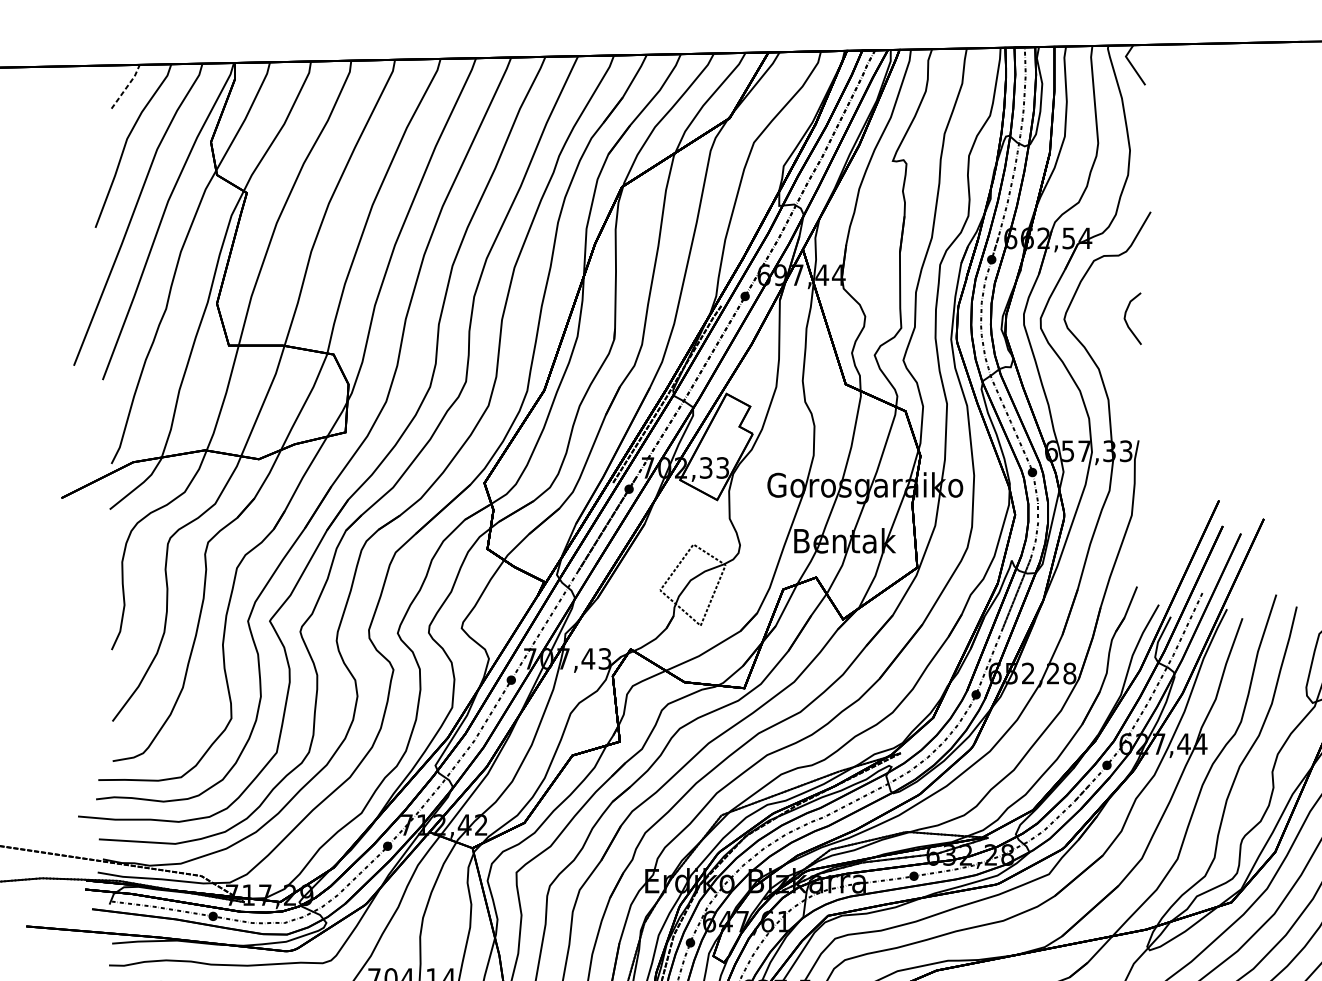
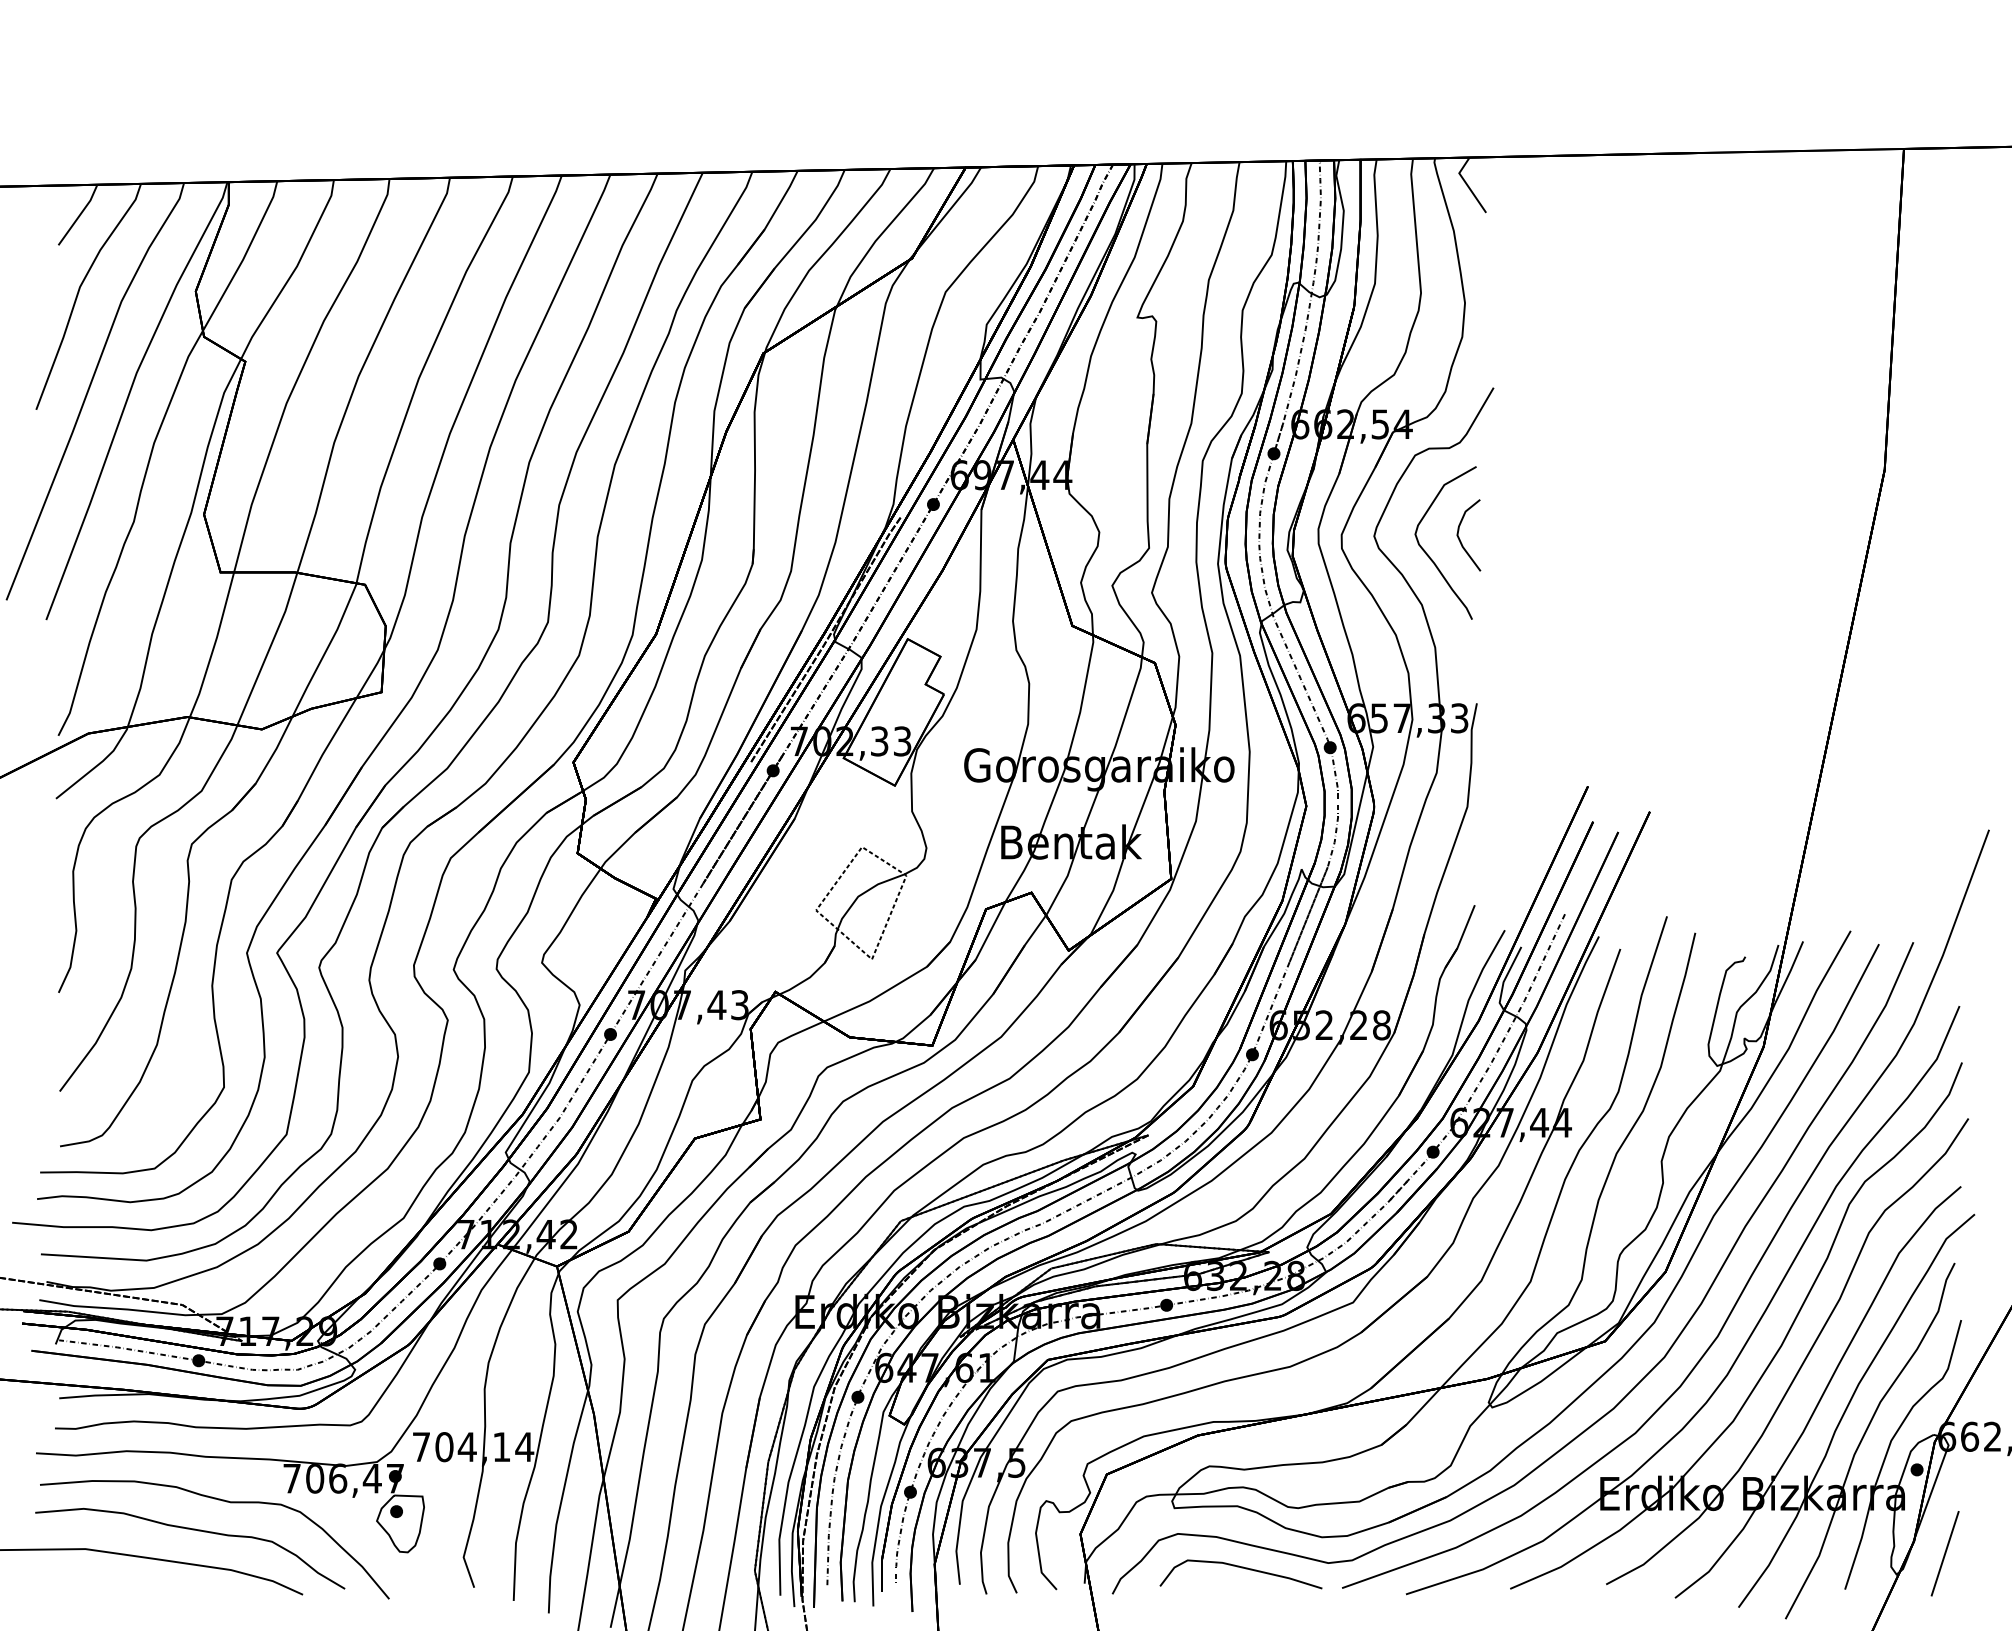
line: (127, 86) -> (80, 214), dashed -> solid
curve: (1104, 333) -> (1429, 555), added

